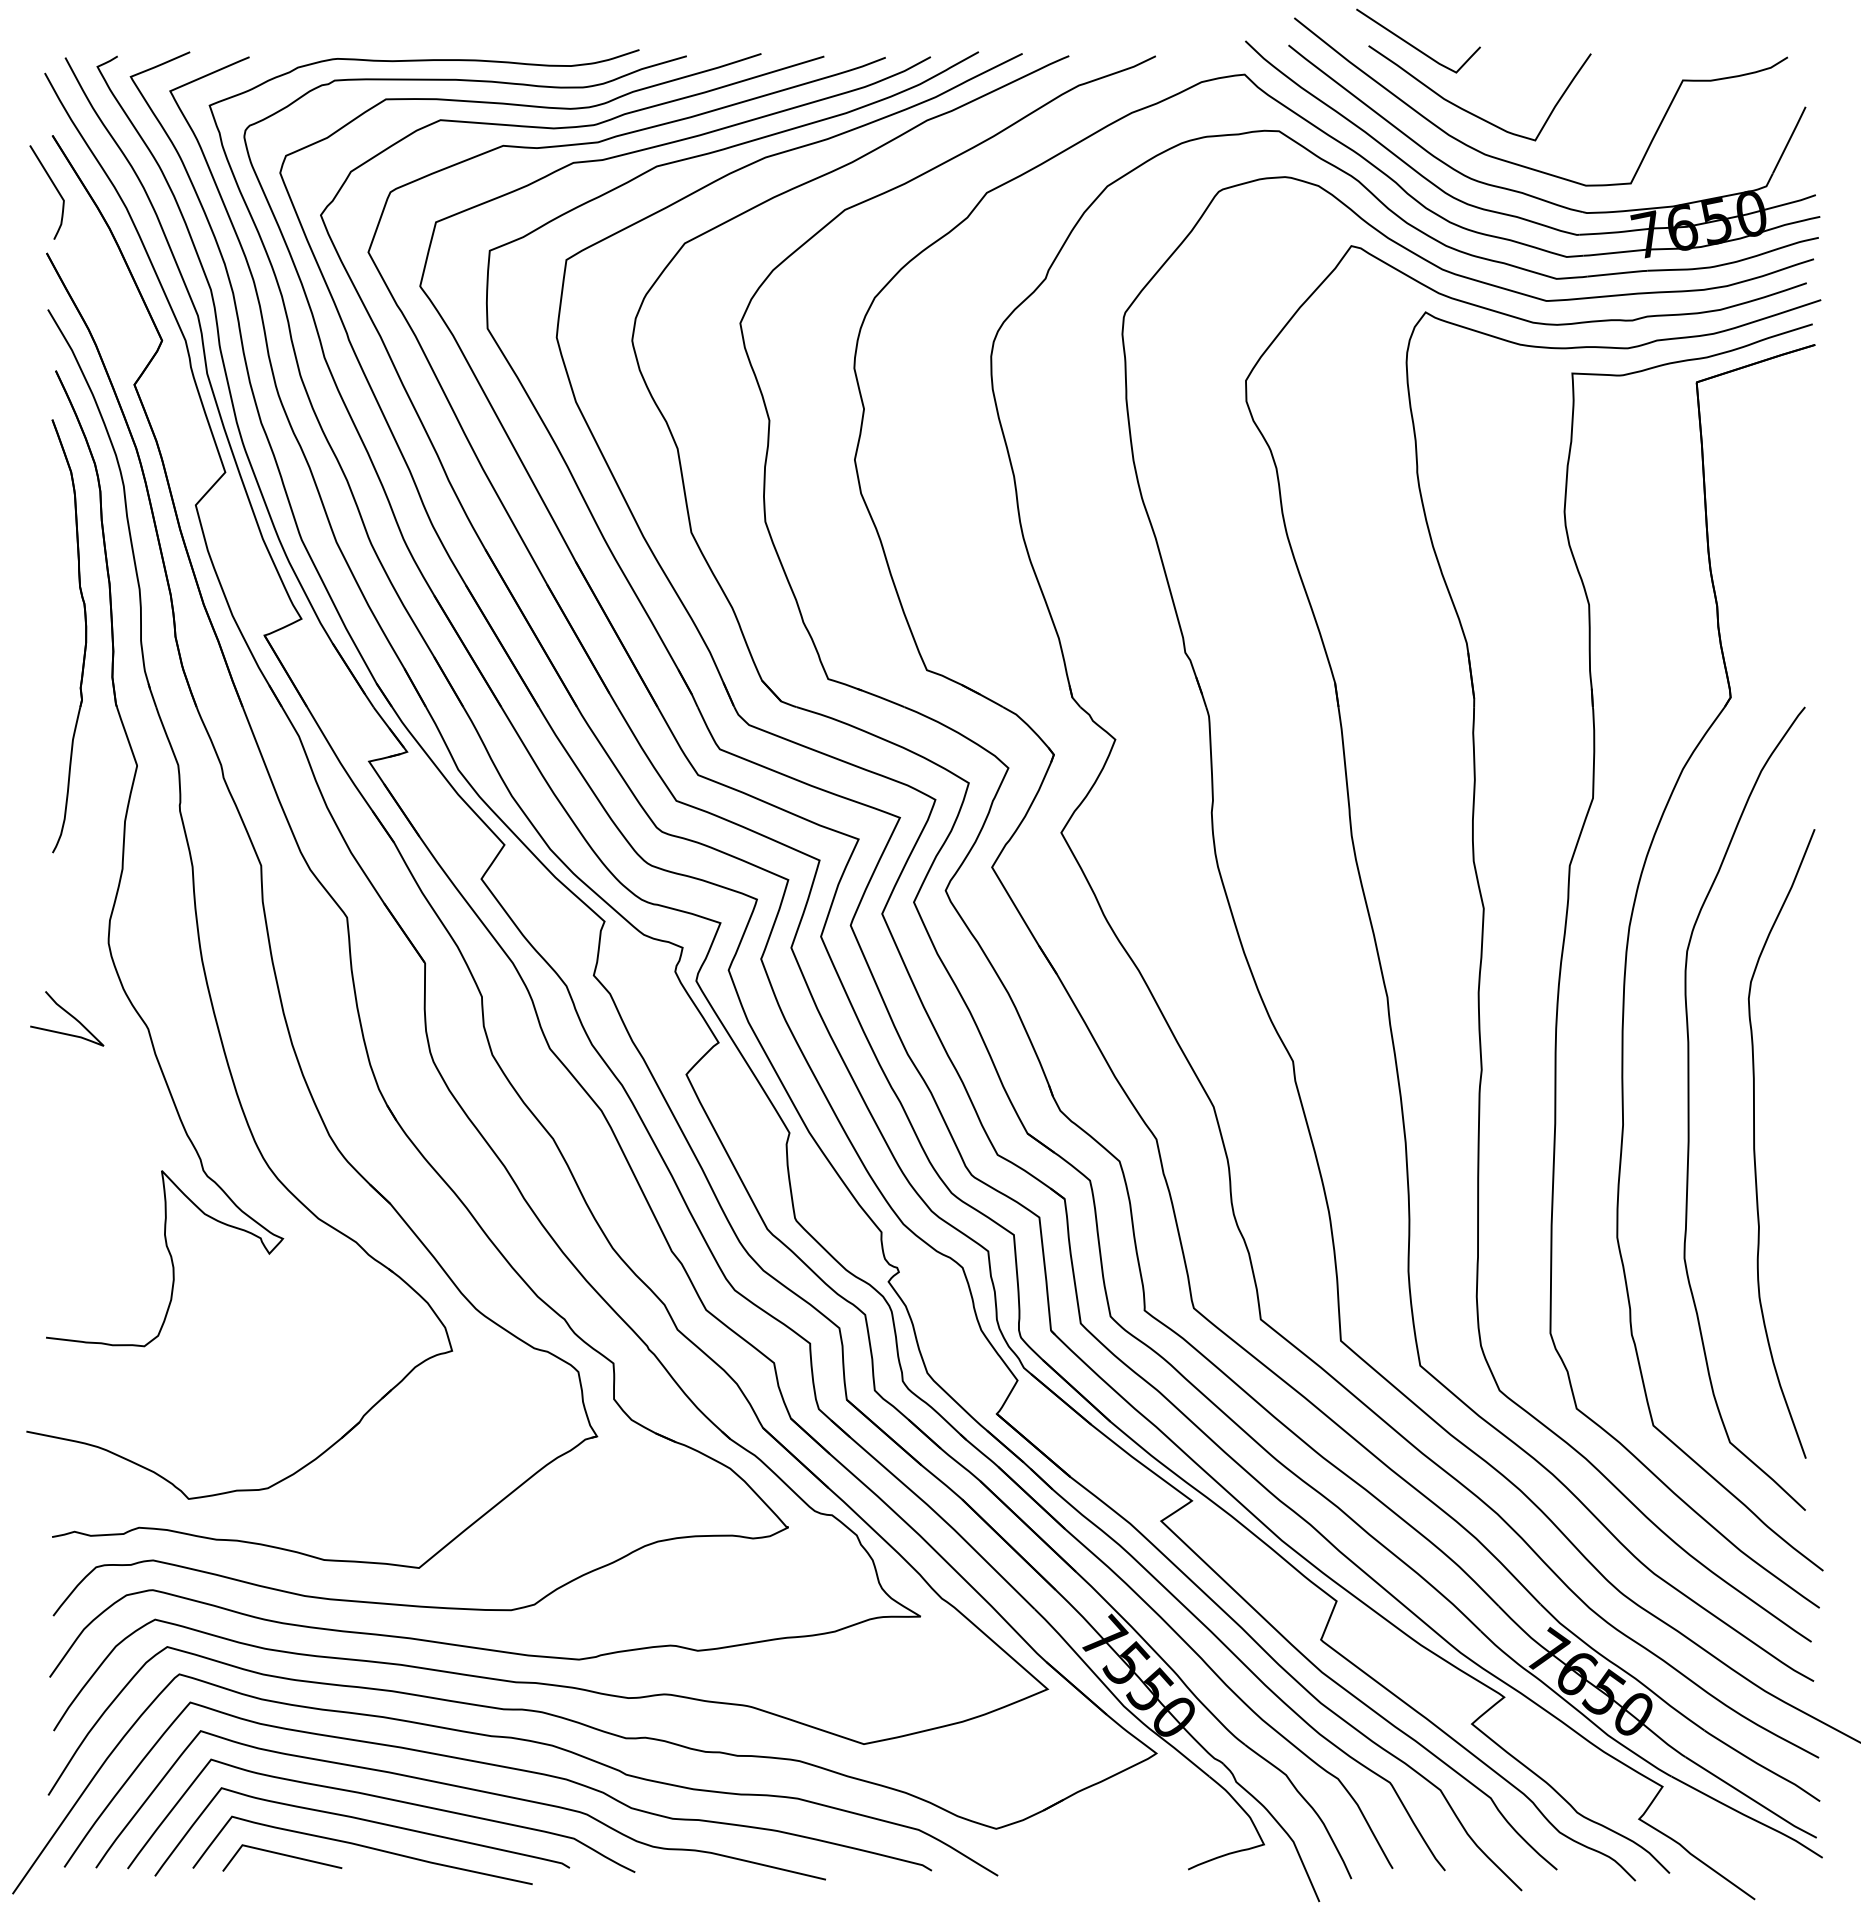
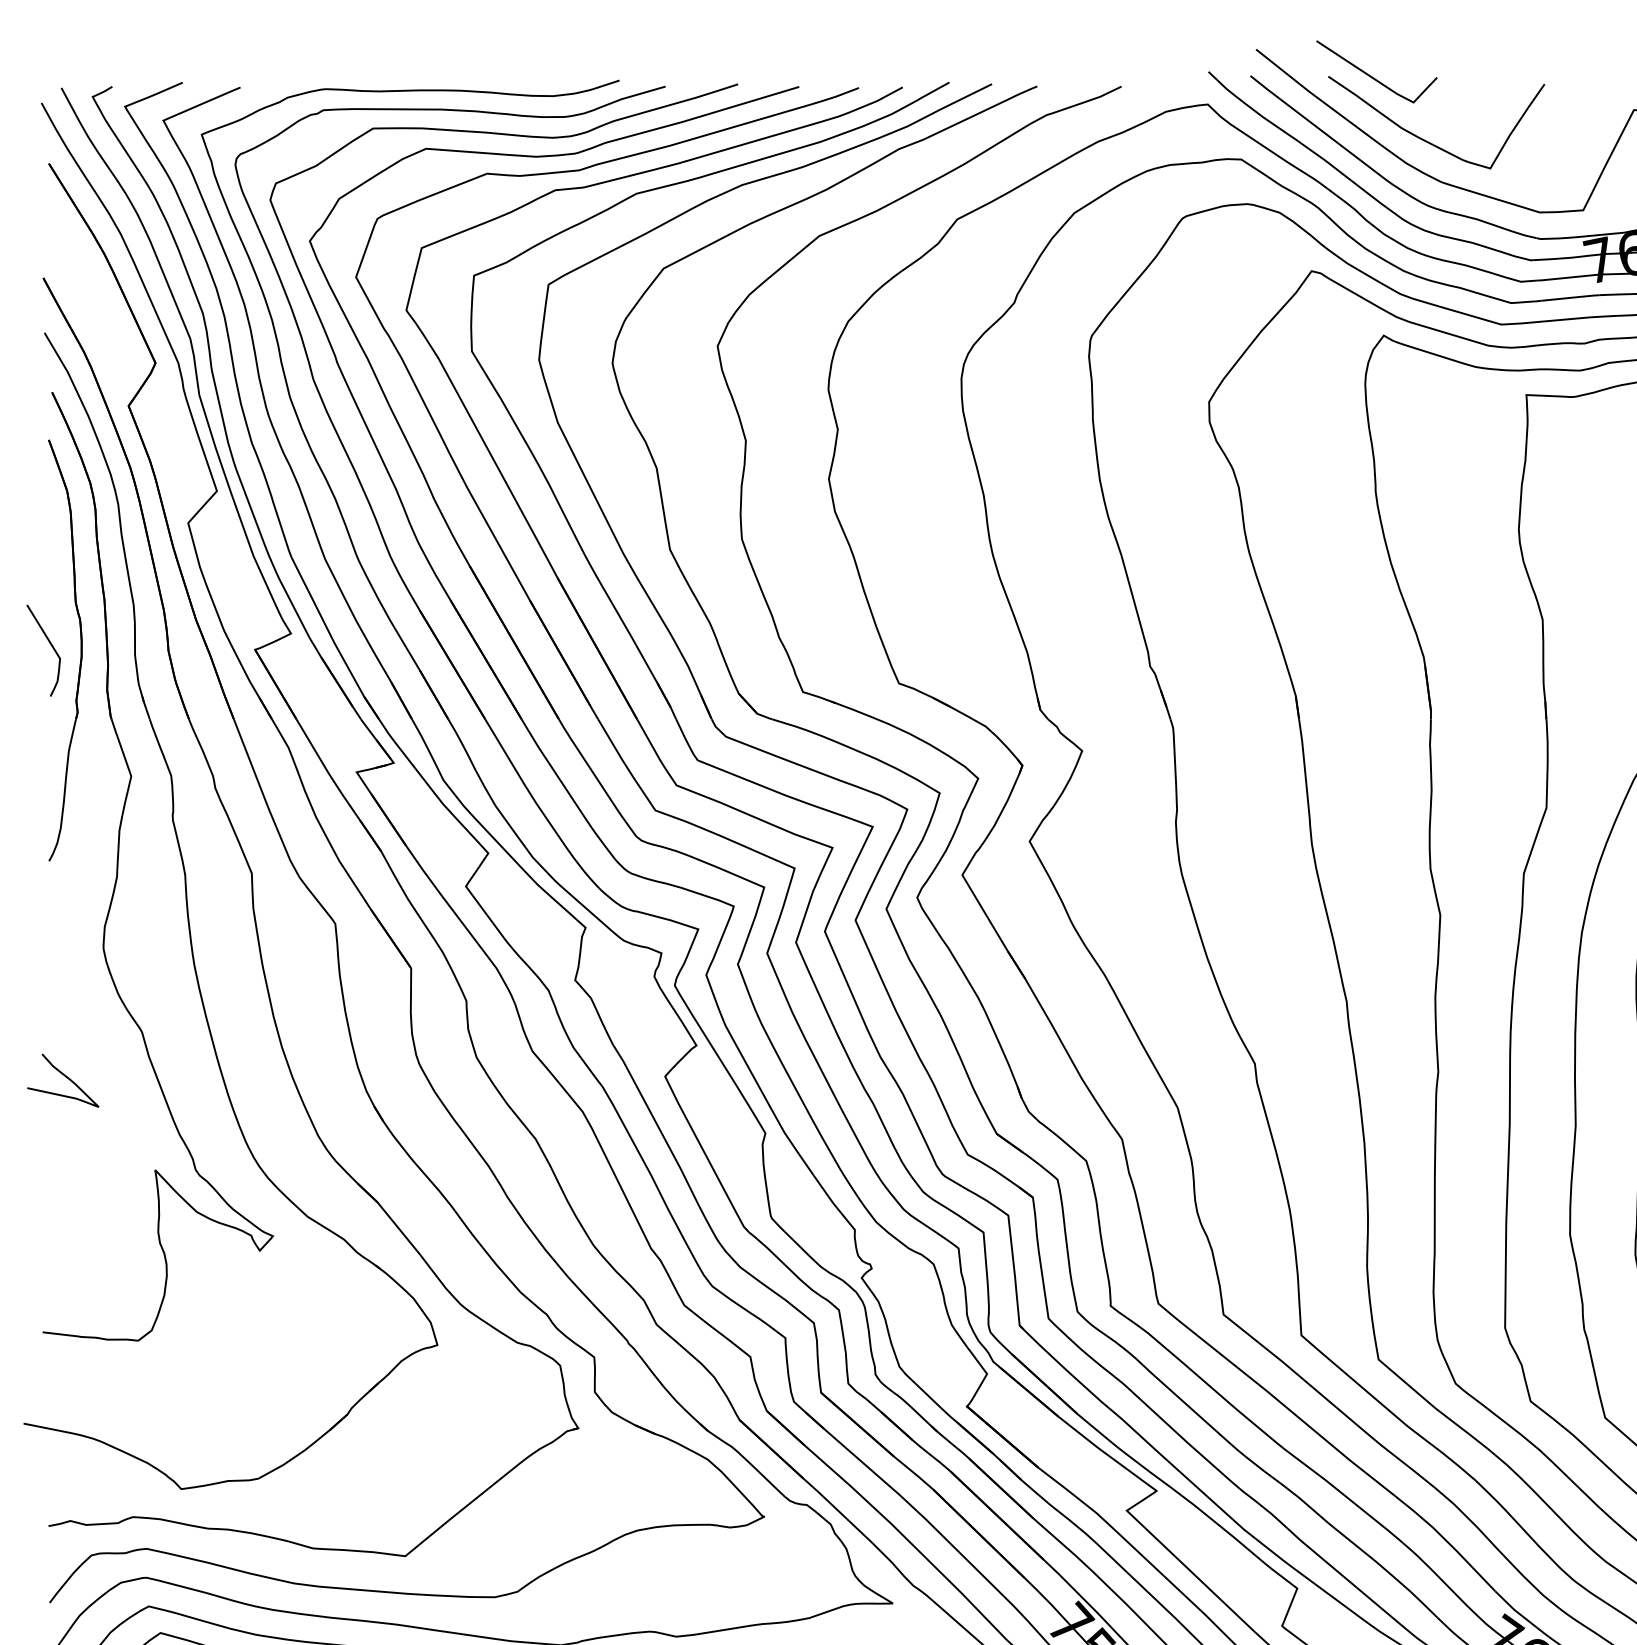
curve: (54, 187) -> (50, 645), moved
curve: (69, 1015) -> (65, 1077), moved

